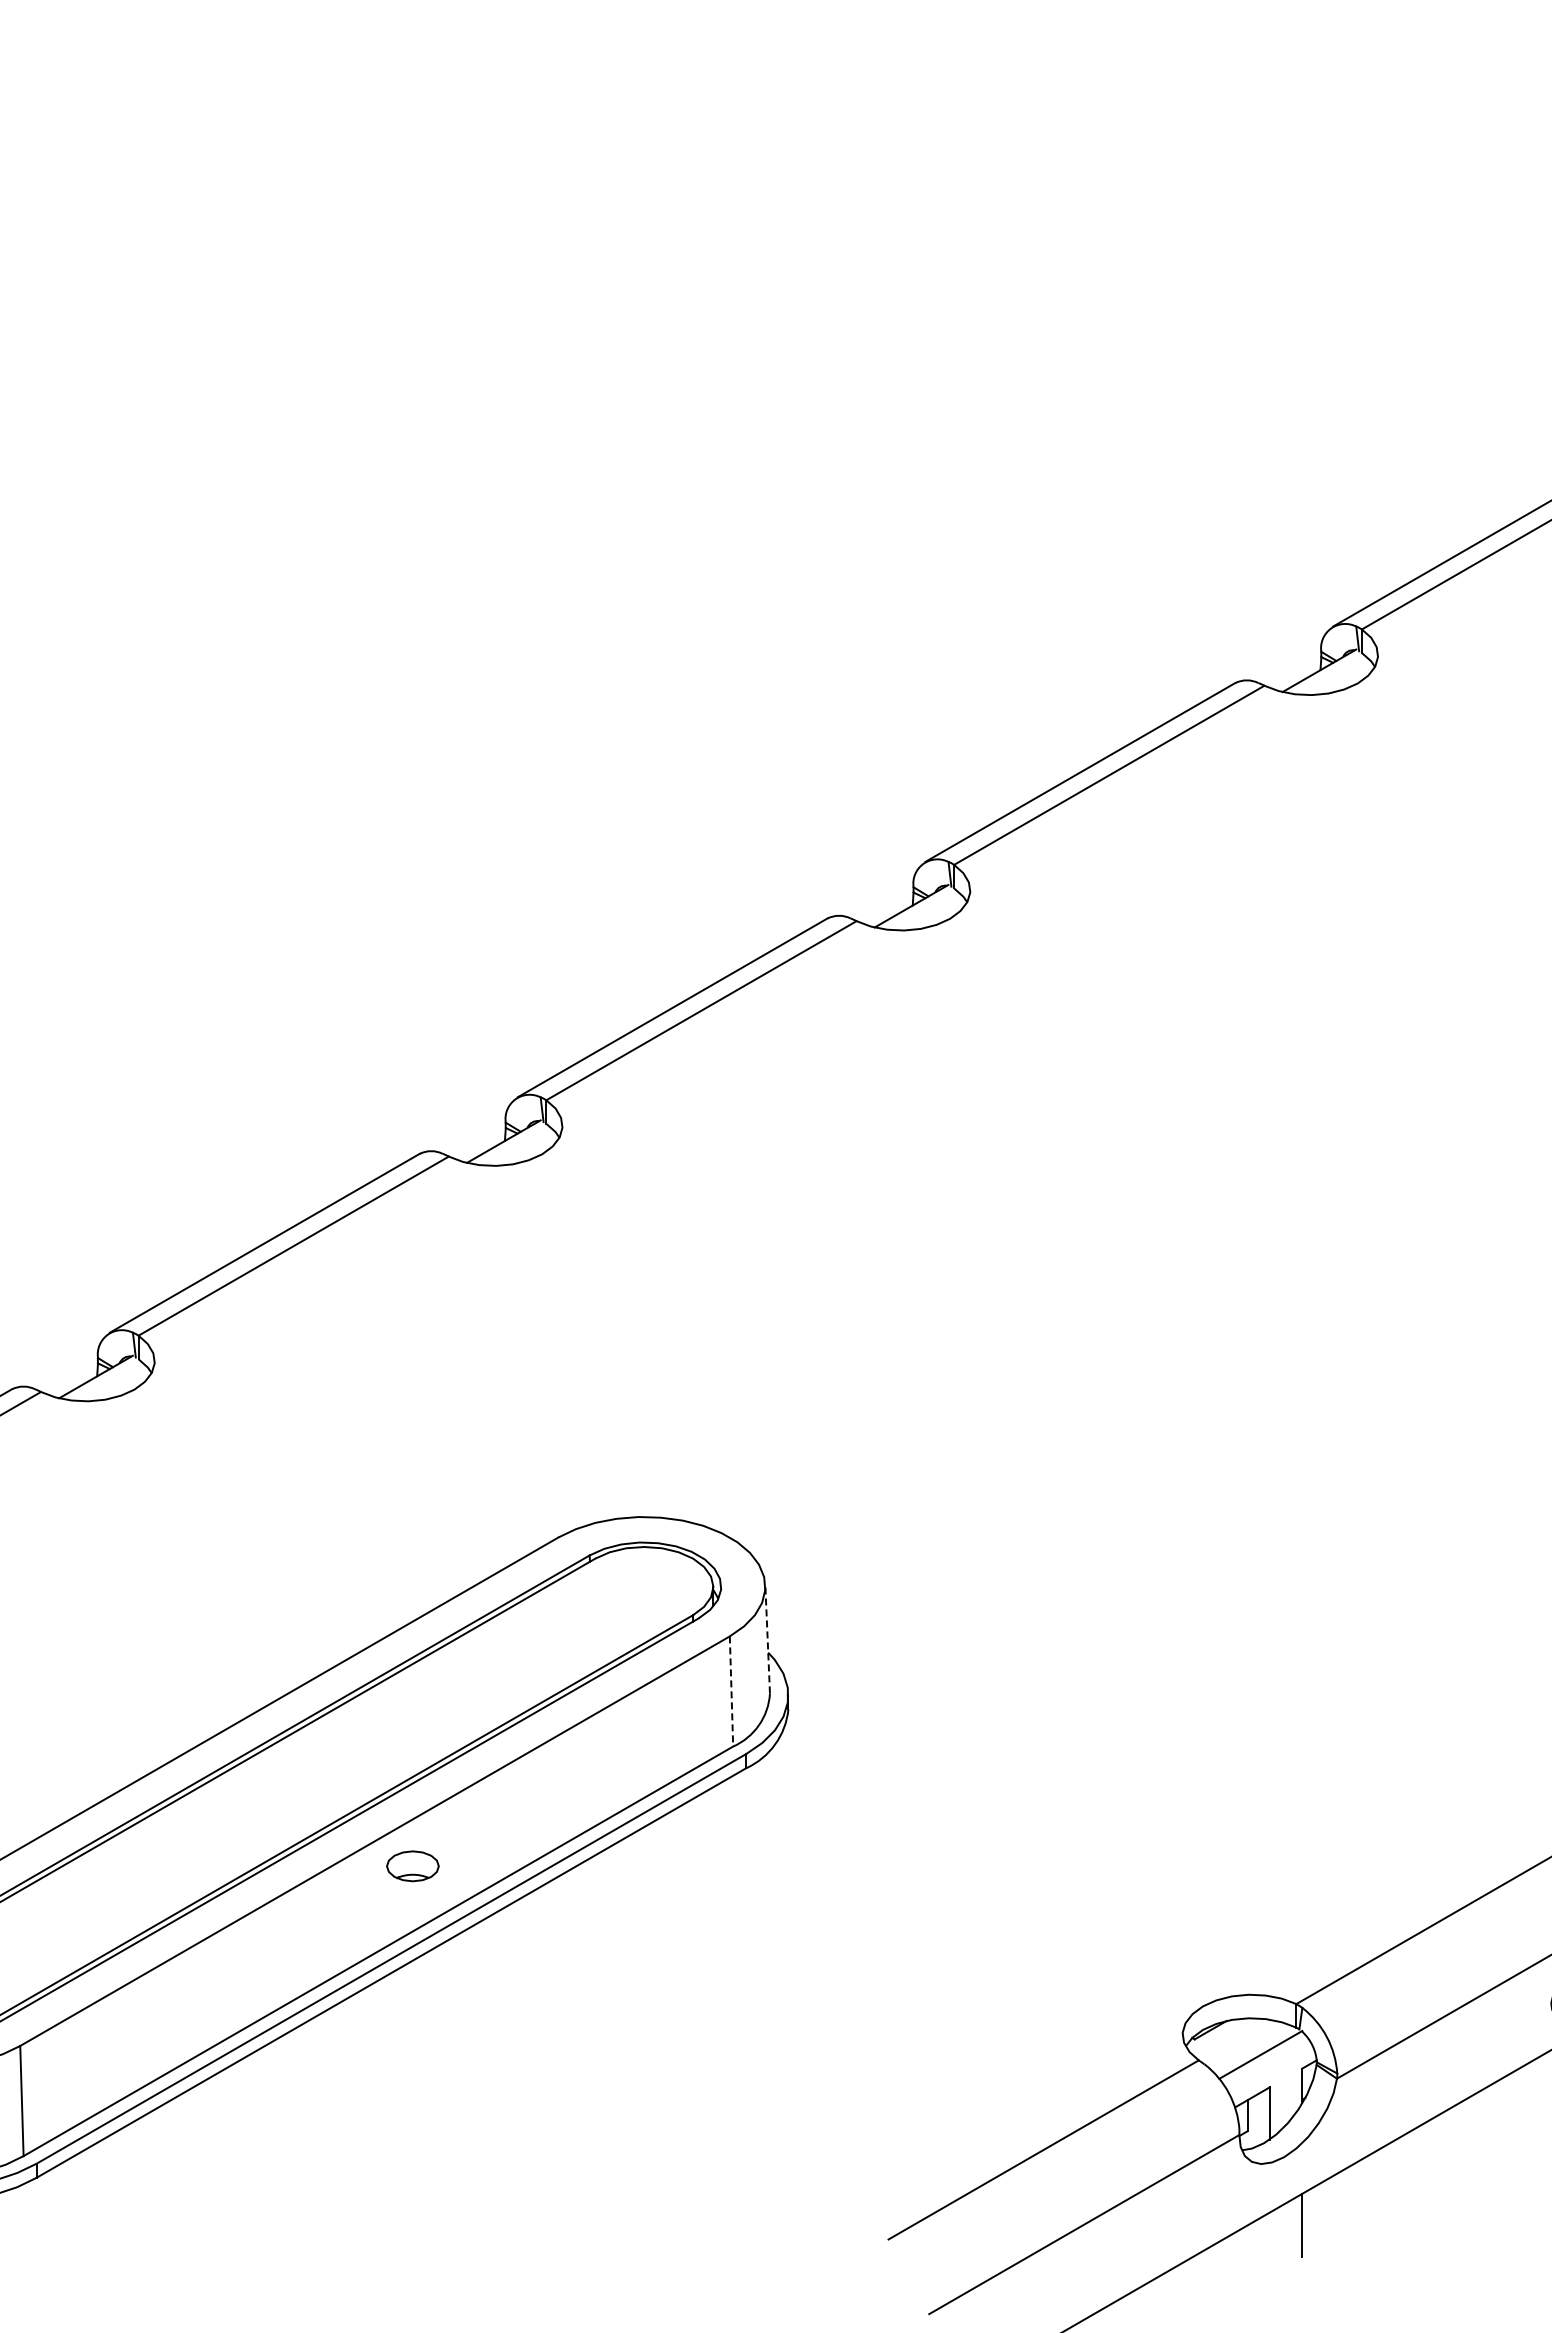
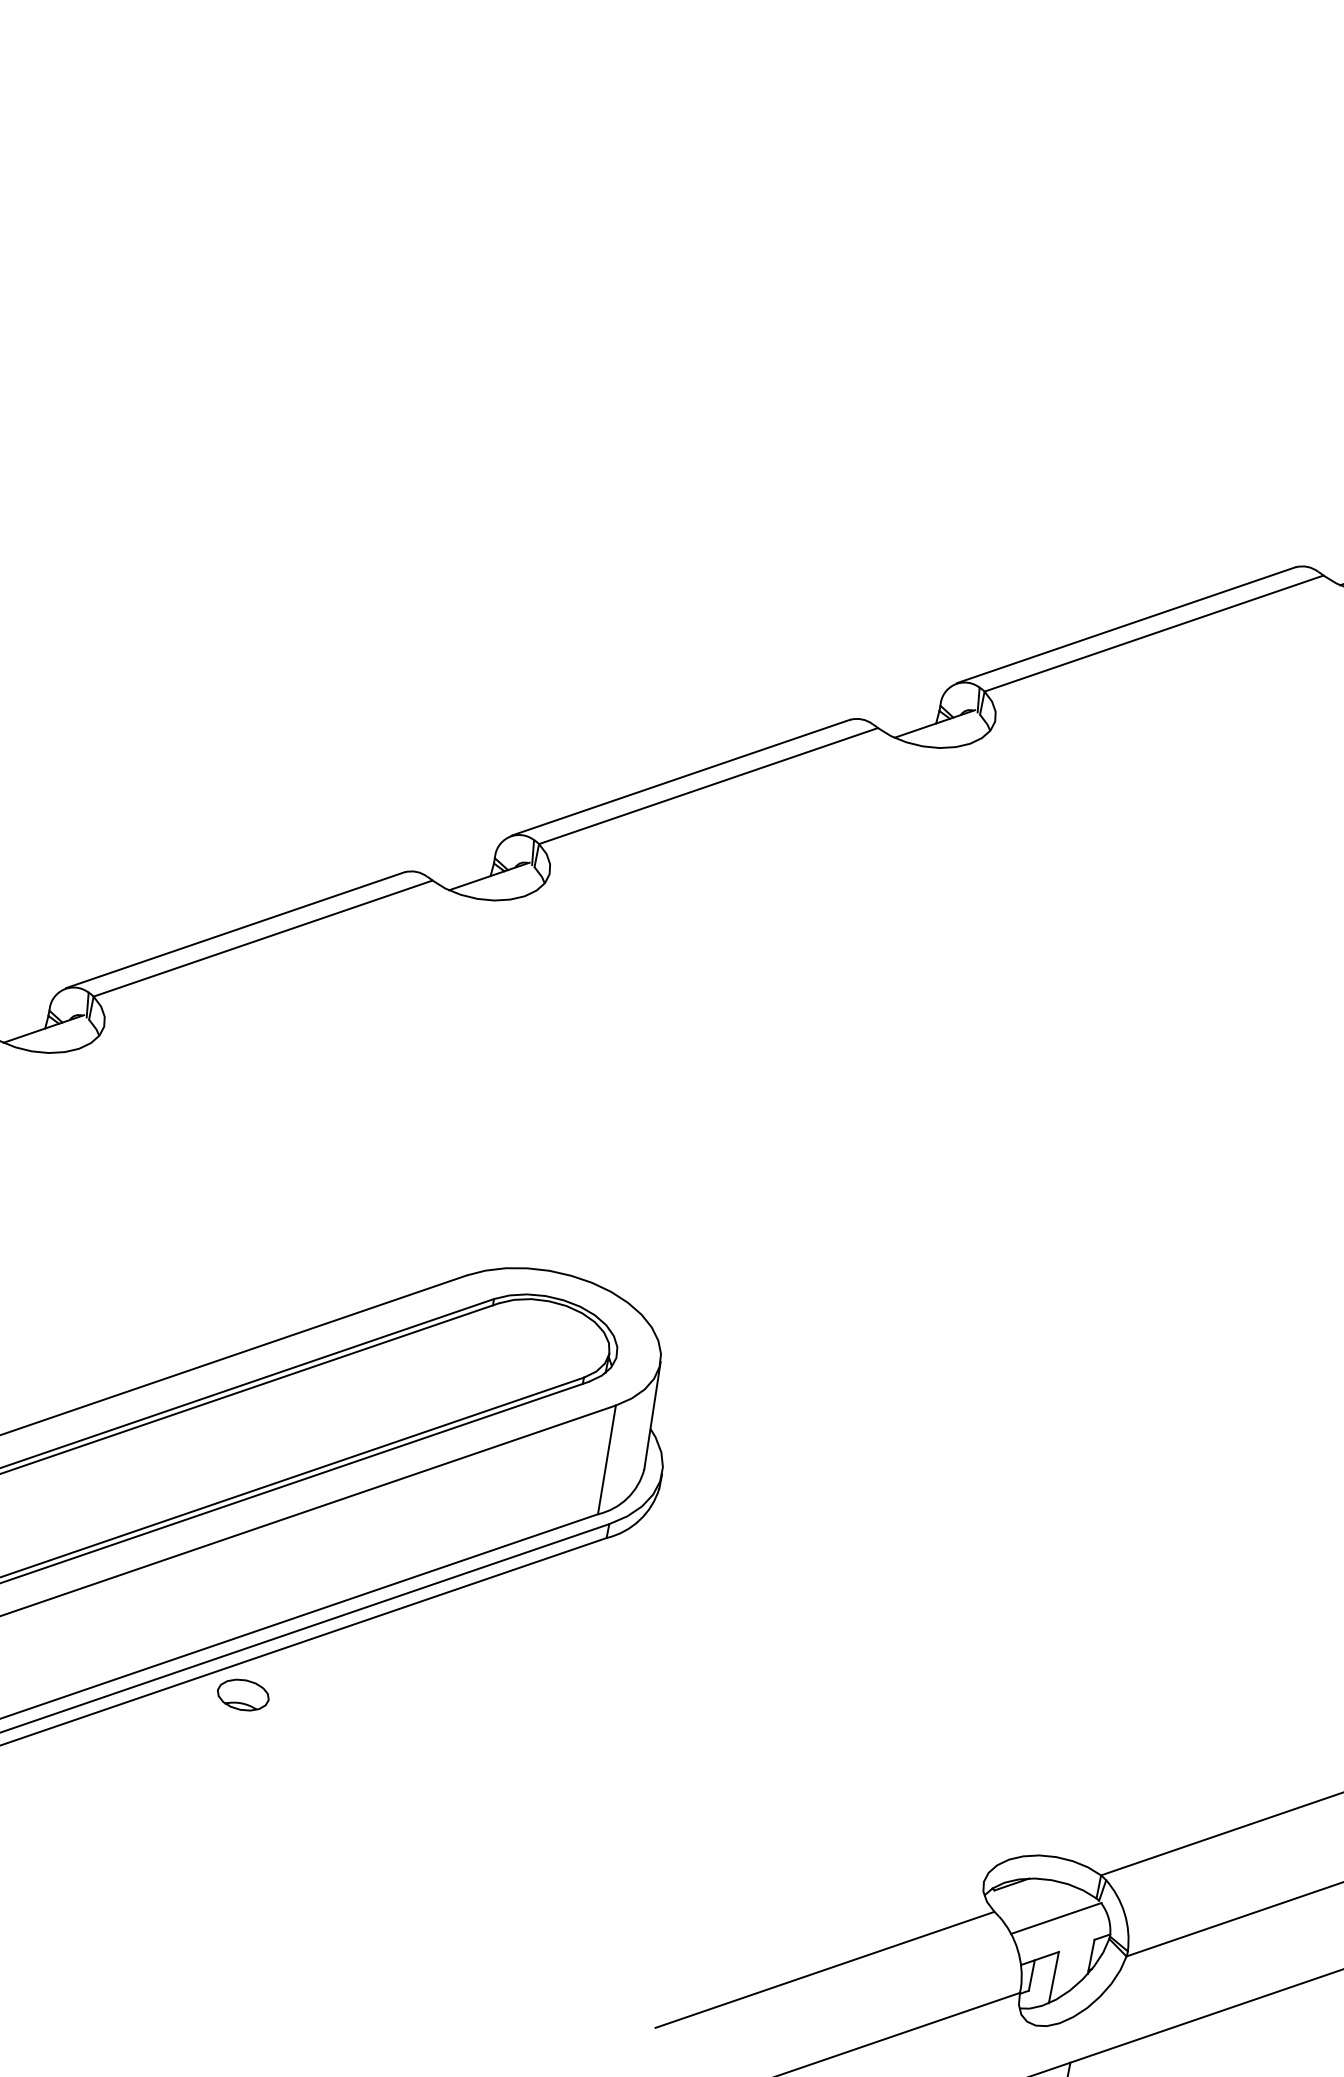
line: (767, 1638) -> (652, 1414), dashed -> solid
line: (731, 1691) -> (606, 1459), dashed -> solid
part: (412, 1866) -> (242, 1695), moved

